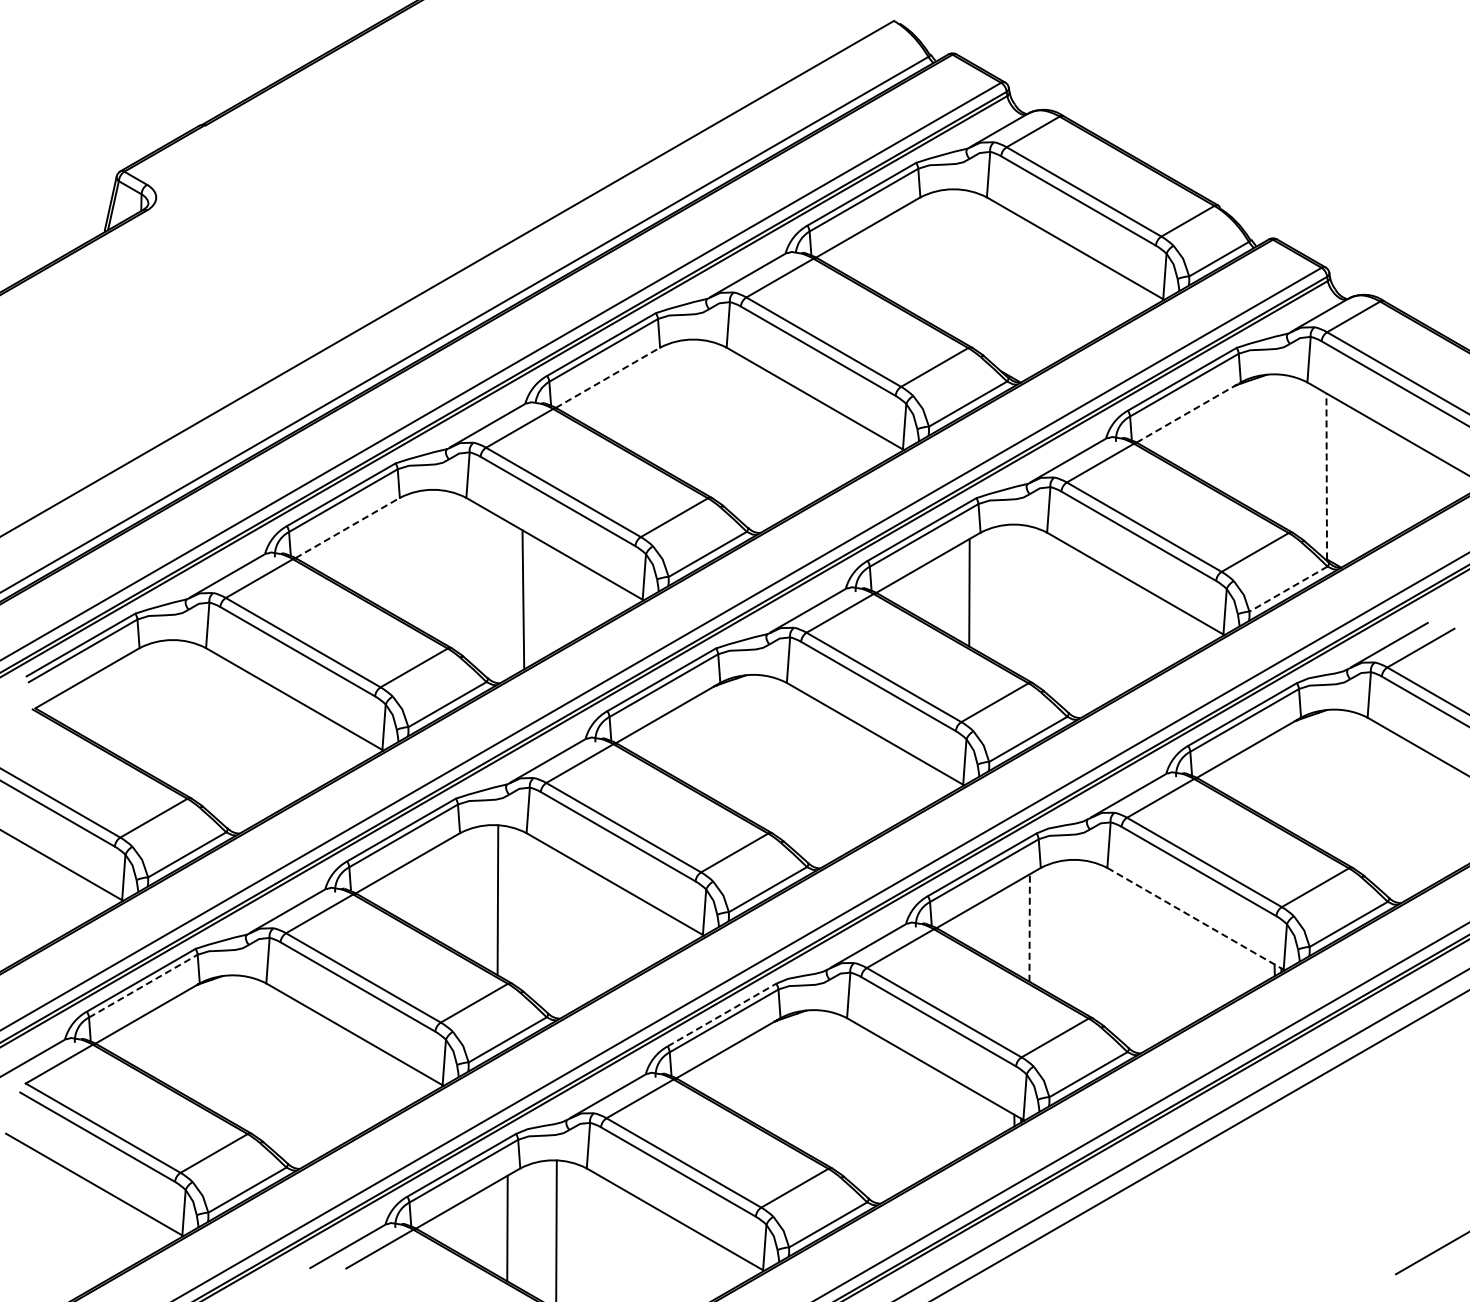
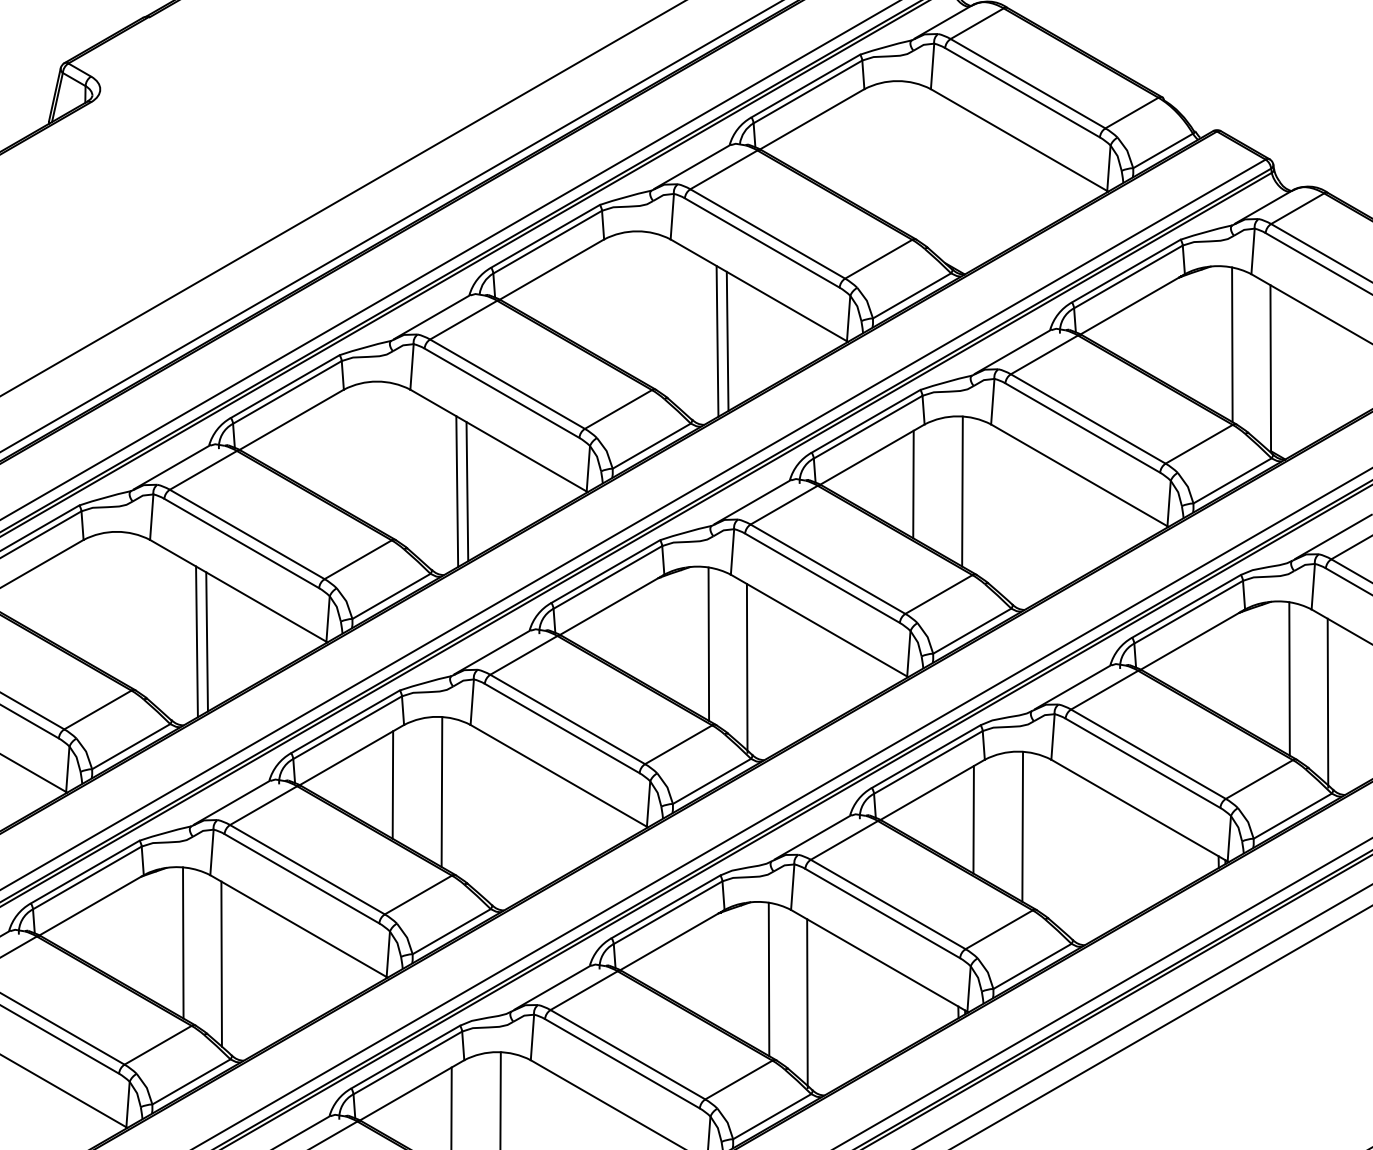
line: (608, 377) -> (552, 269), dashed -> solid
line: (1188, 412) -> (1132, 304), dashed -> solid
line: (773, 449) -> (717, 341), added
line: (783, 449) -> (727, 341), added
line: (1288, 452) -> (1232, 344), added
line: (1326, 475) -> (1270, 367), dashed -> solid
line: (348, 527) -> (292, 419), dashed -> solid
line: (1288, 589) -> (1232, 481), dashed -> solid
line: (513, 599) -> (457, 491), added
line: (1018, 599) -> (962, 491), added
line: (252, 749) -> (196, 641), added
line: (262, 749) -> (206, 641), added
line: (764, 752) -> (708, 644), added
line: (802, 776) -> (746, 668), added
line: (1345, 786) -> (1289, 678), added
line: (1383, 810) -> (1327, 702), added
line: (448, 892) -> (392, 784), added
line: (1195, 918) -> (1139, 810), dashed -> solid
line: (1029, 927) -> (973, 819), dashed -> solid
line: (1078, 934) -> (1022, 826), added
line: (143, 986) -> (87, 878), dashed -> solid
line: (721, 1015) -> (665, 907), dashed -> solid
line: (239, 1050) -> (183, 942), added
line: (277, 1071) -> (221, 963), added
line: (824, 1087) -> (768, 979), added
line: (863, 1111) -> (807, 1003), added

